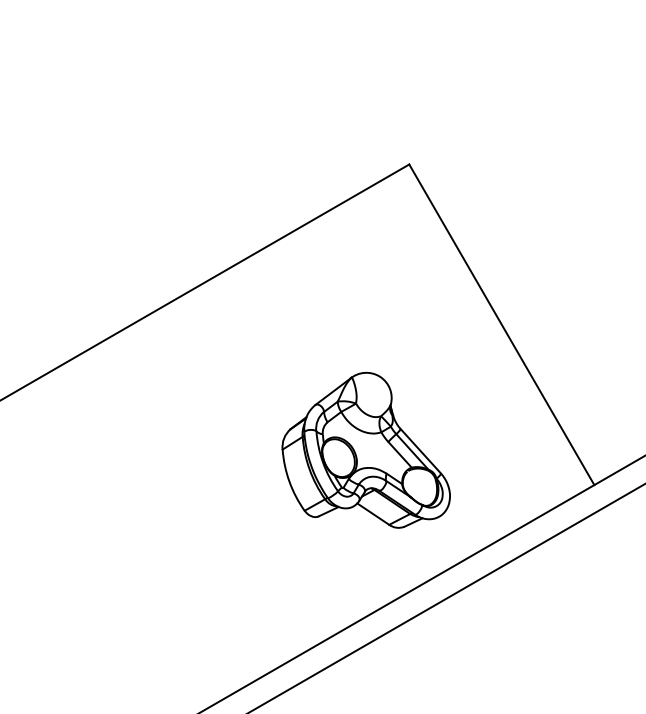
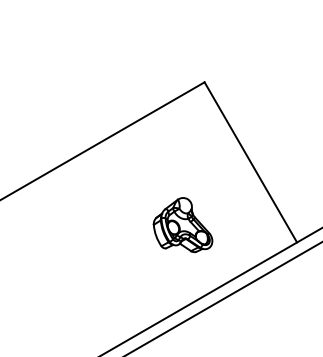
part: (365, 449) -> (182, 224), size x0.7

